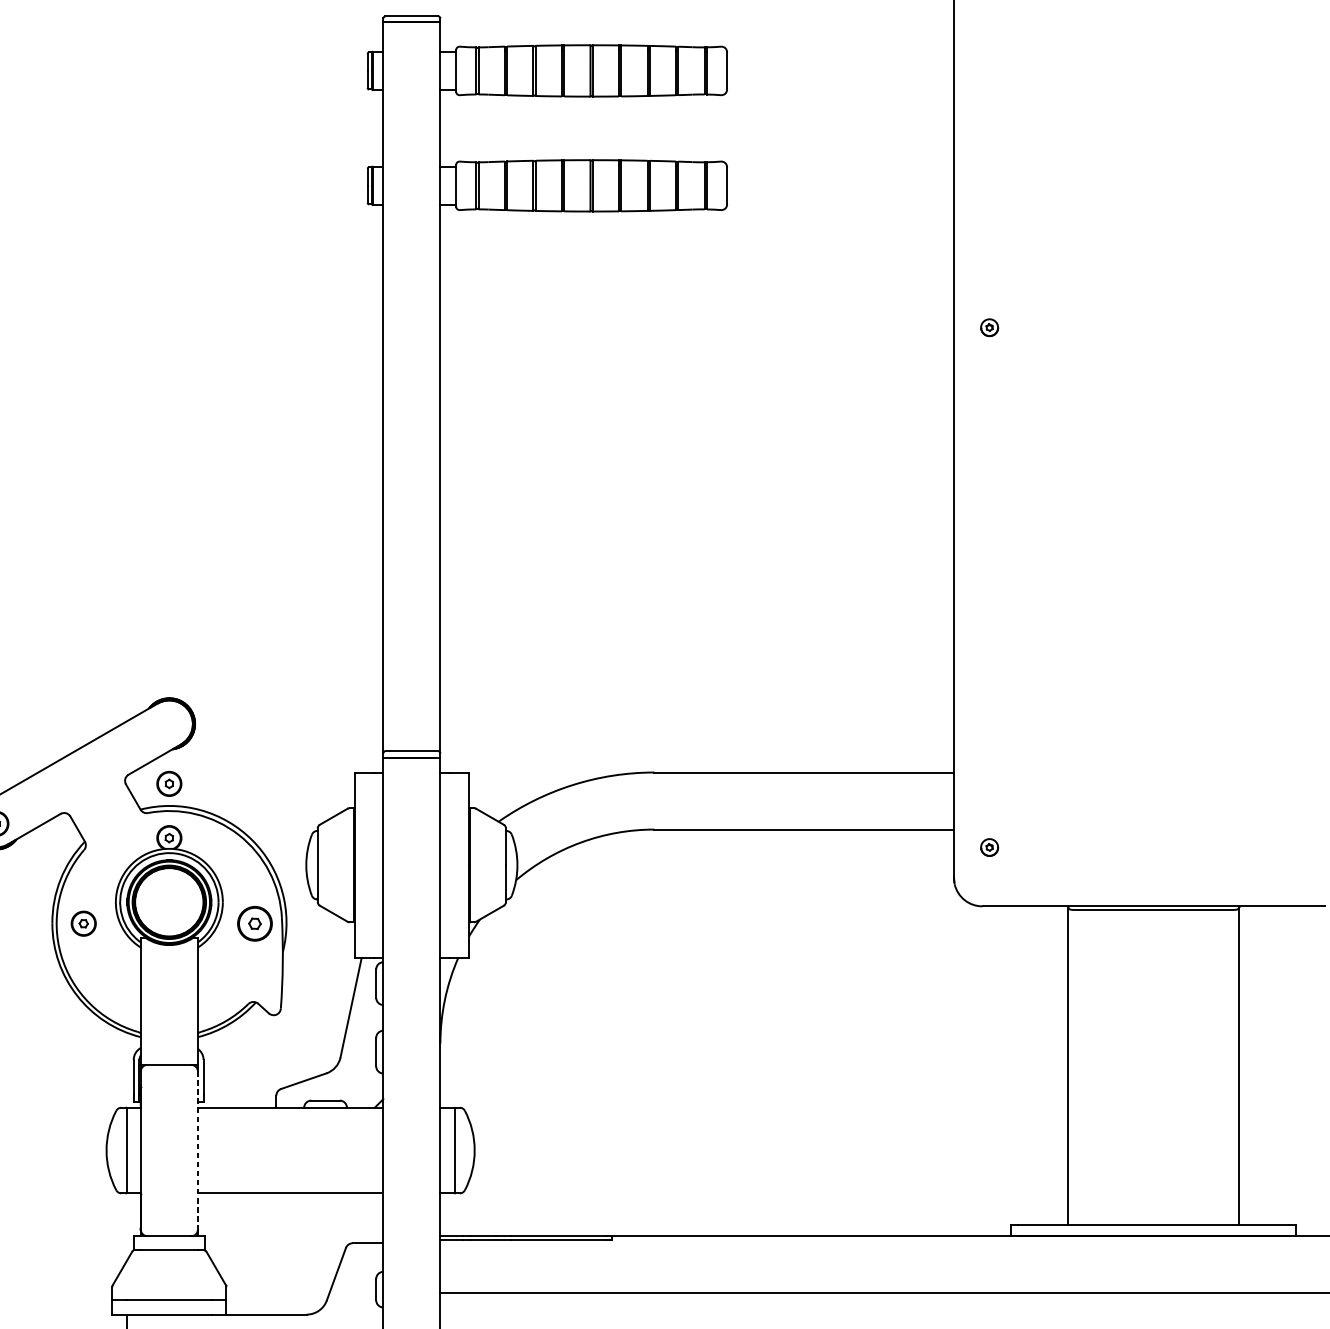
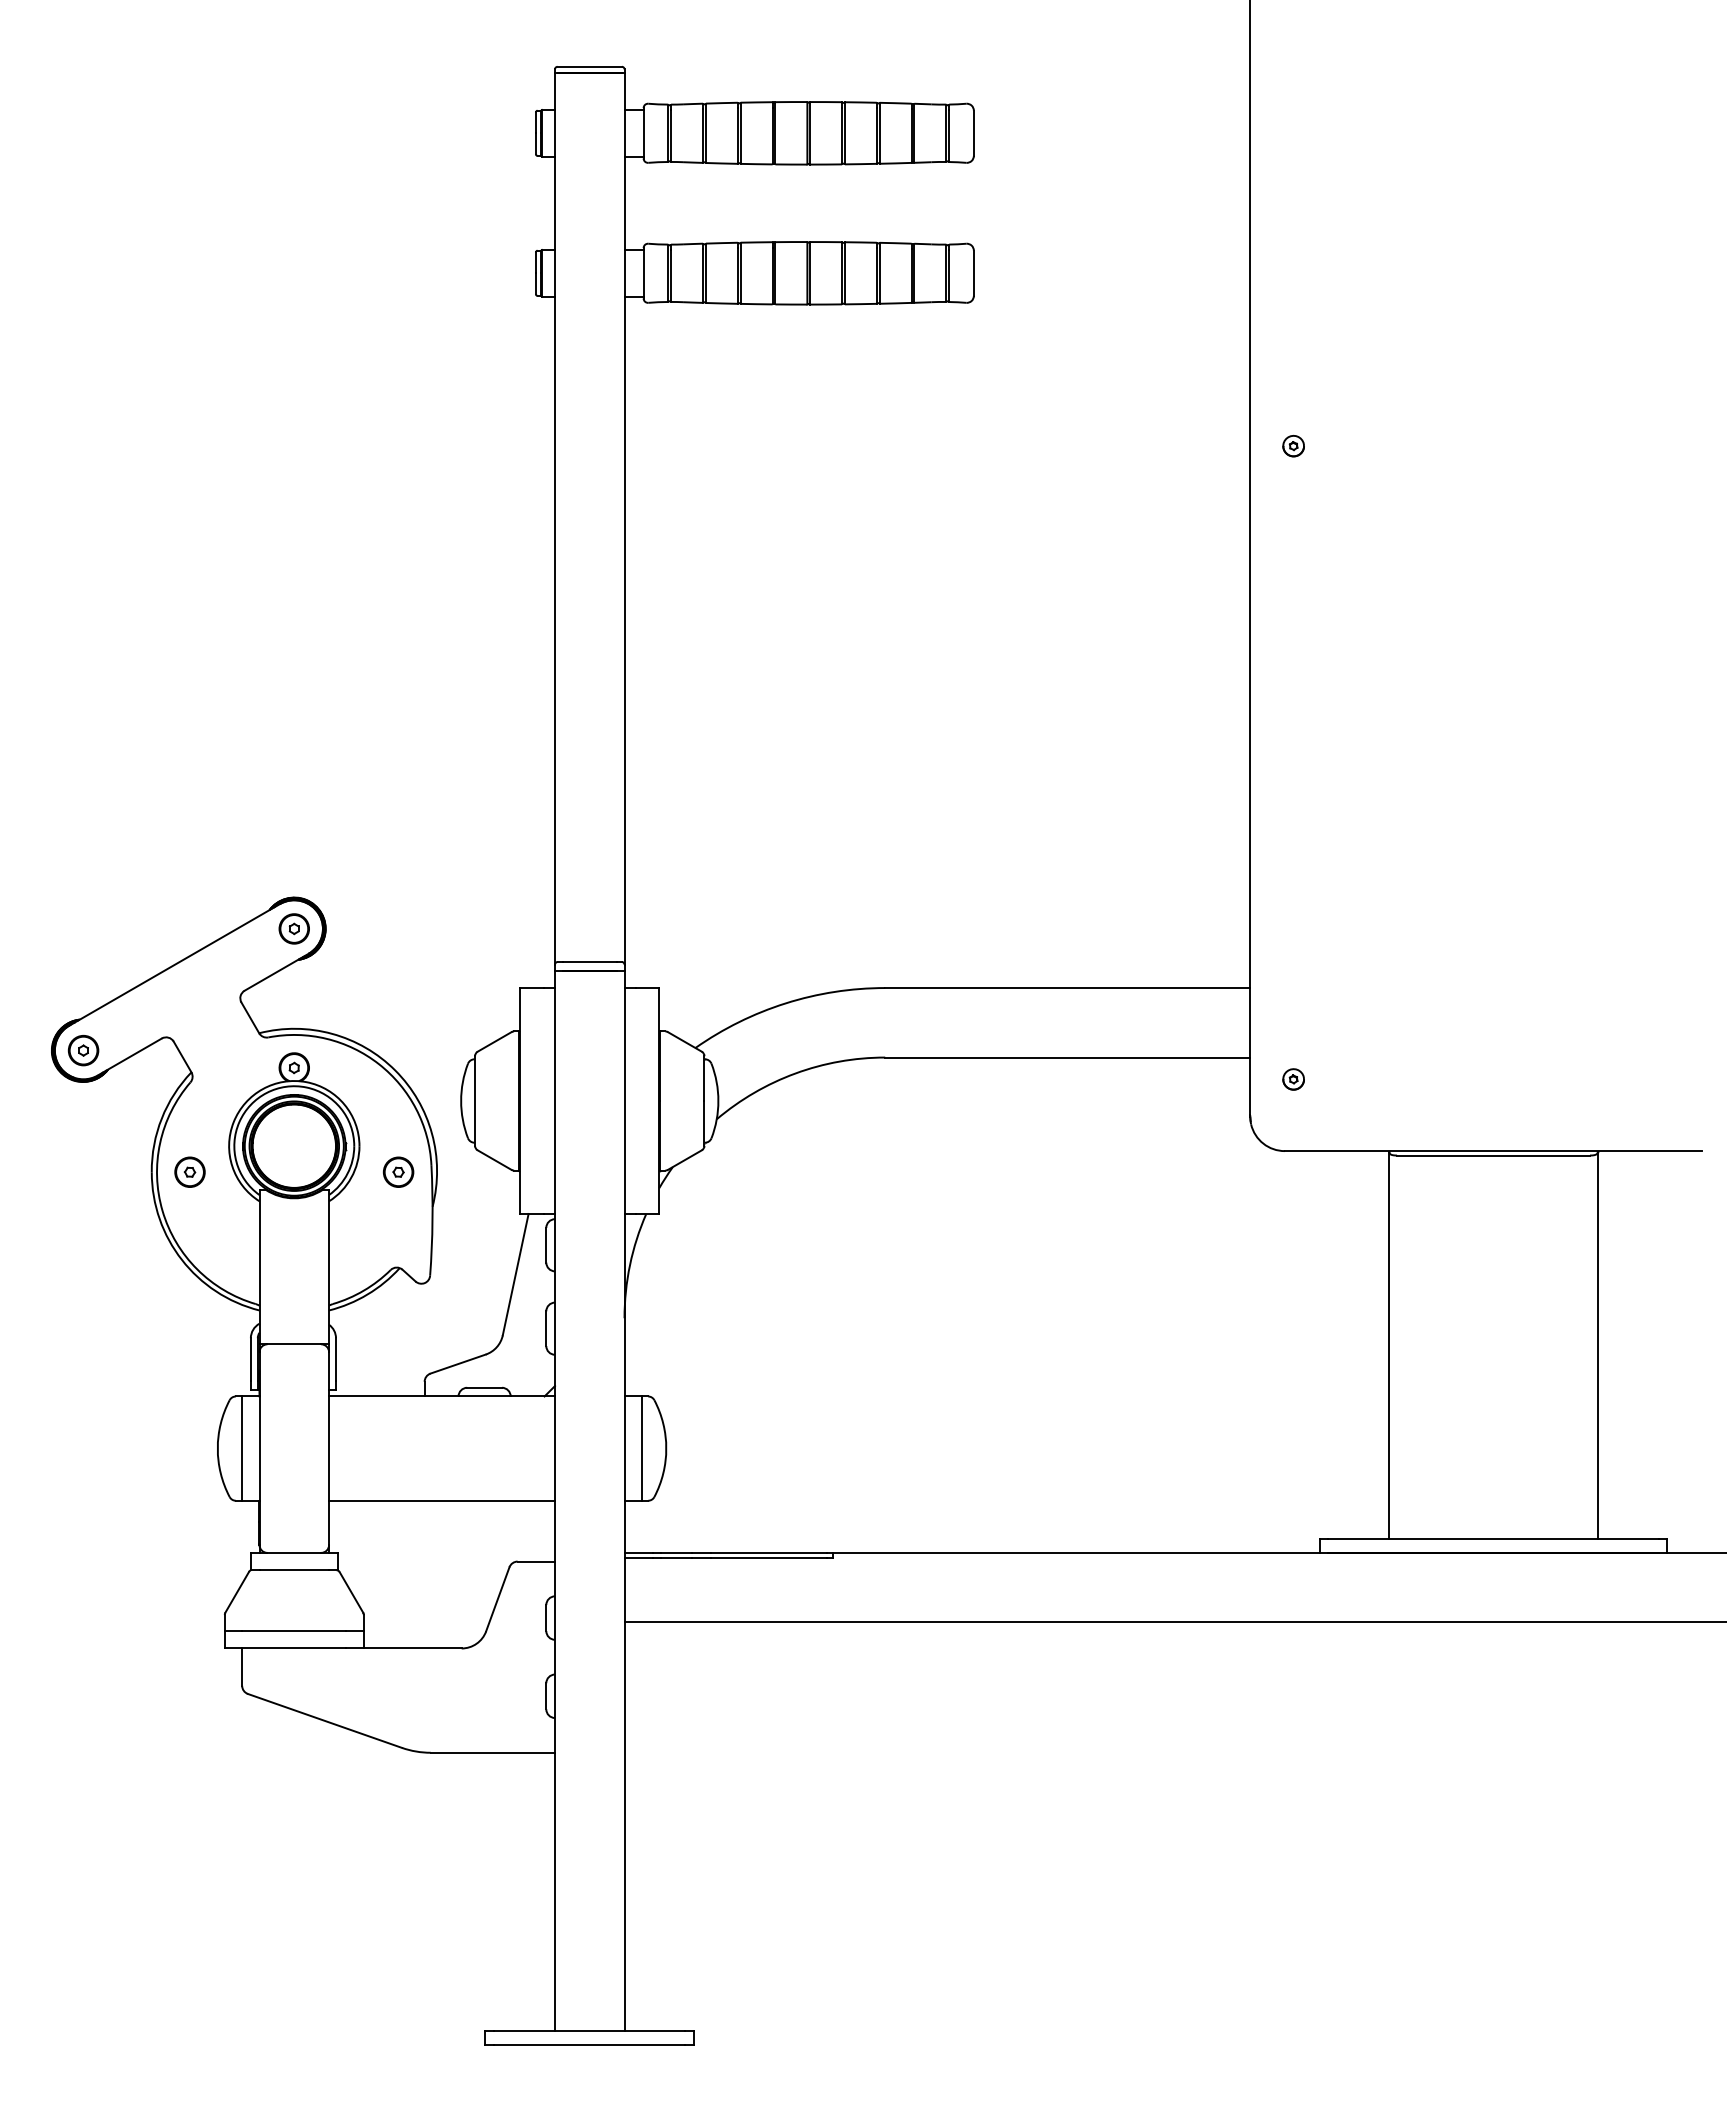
part: (168, 783) -> (293, 928), moved
part: (254, 923) -> (398, 1171), size x0.71
line: (198, 1151) -> (329, 1449), dashed -> solid

